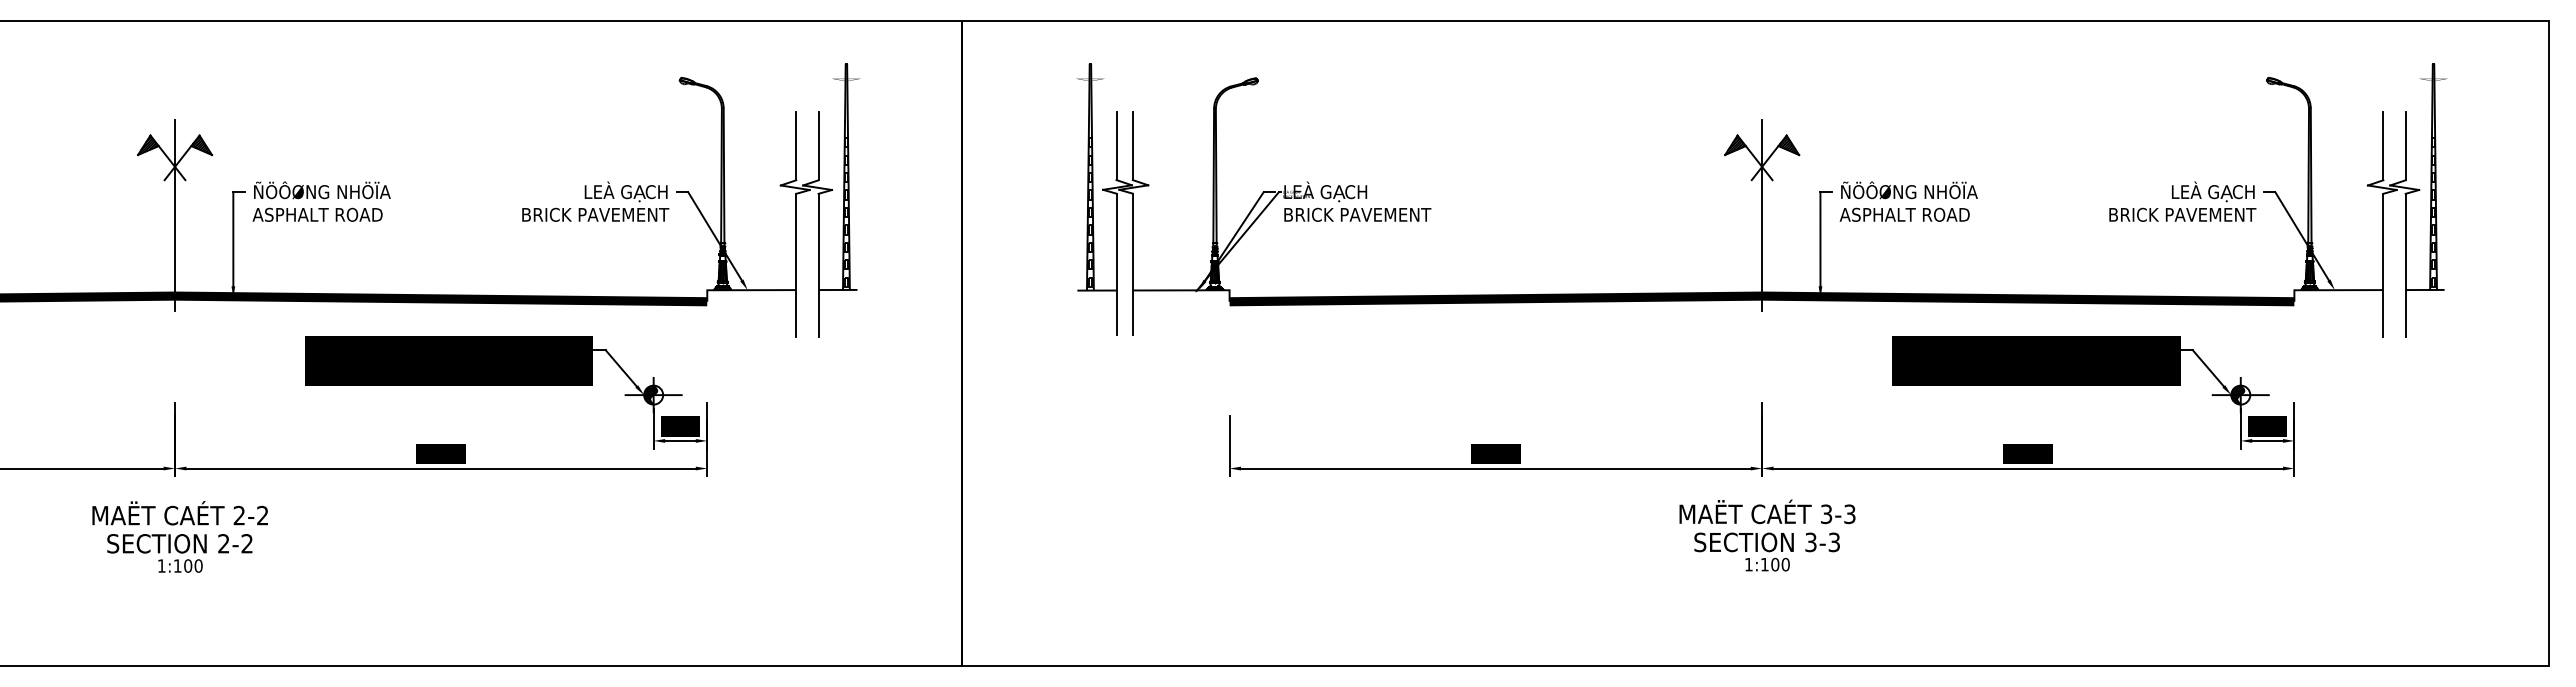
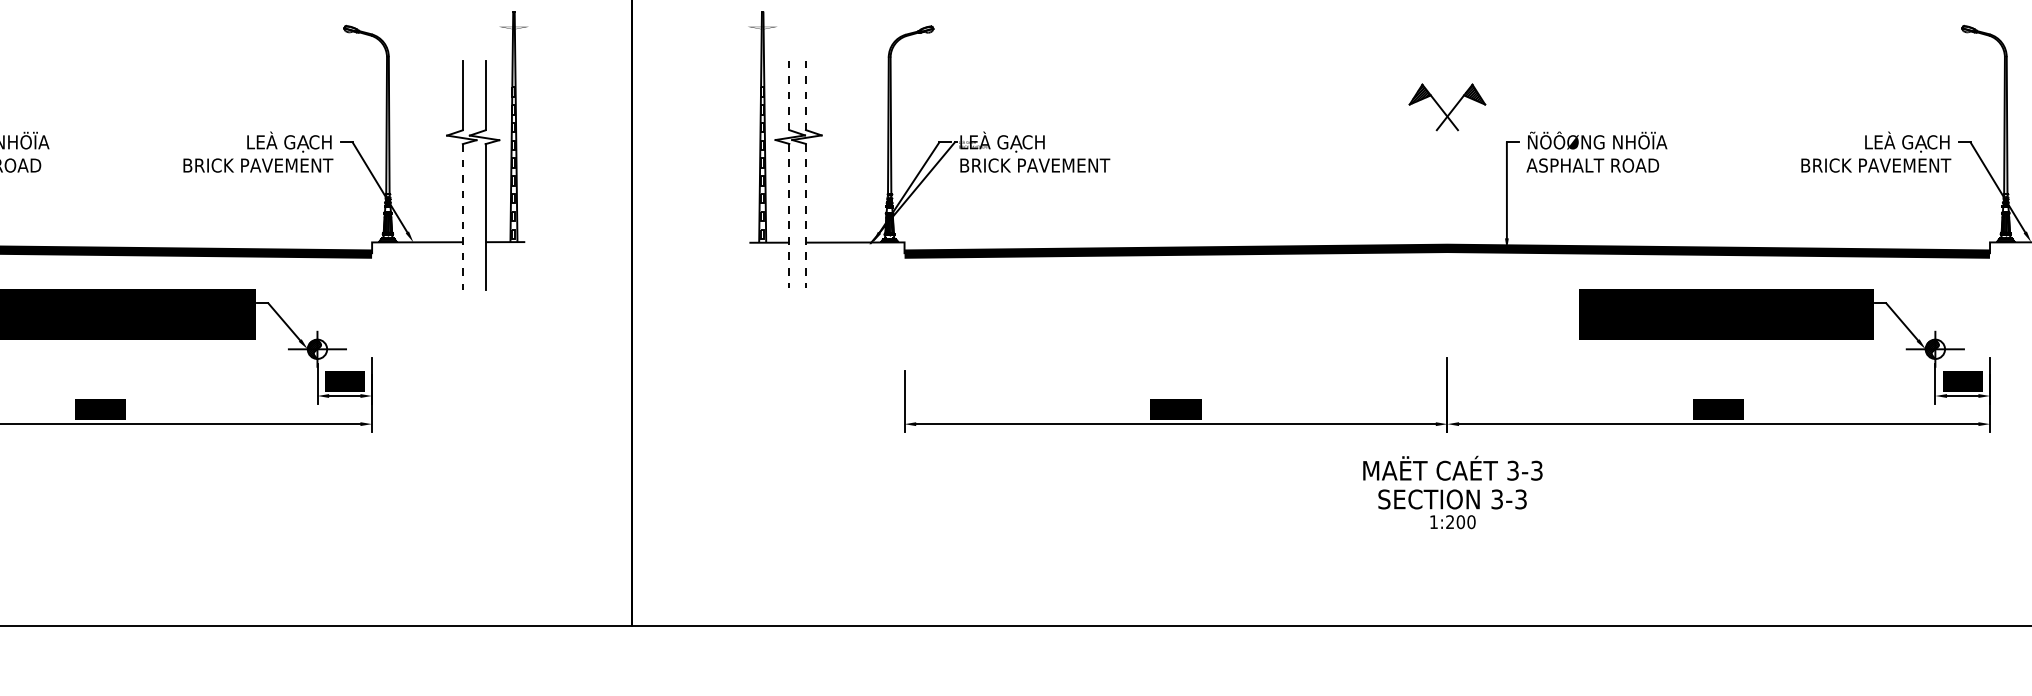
line: (1116, 146) -> (789, 95), solid -> dashed
line: (1132, 146) -> (805, 95), solid -> dashed
line: (1762, 215) -> (1447, 166), removed
line: (1116, 264) -> (789, 216), solid -> dashed
line: (1132, 264) -> (805, 216), solid -> dashed
line: (796, 265) -> (463, 217), solid -> dashed
text: (1764, 564) -> (1449, 521), 1:100 -> 1:200

